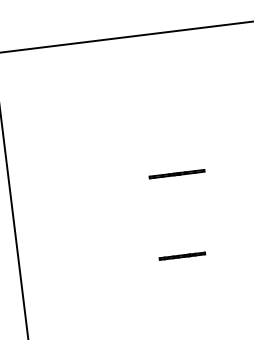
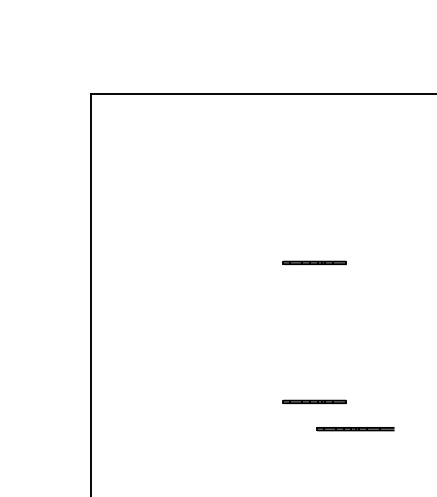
line: (169, 155) -> (314, 262), added
line: (177, 174) -> (355, 429), moved

